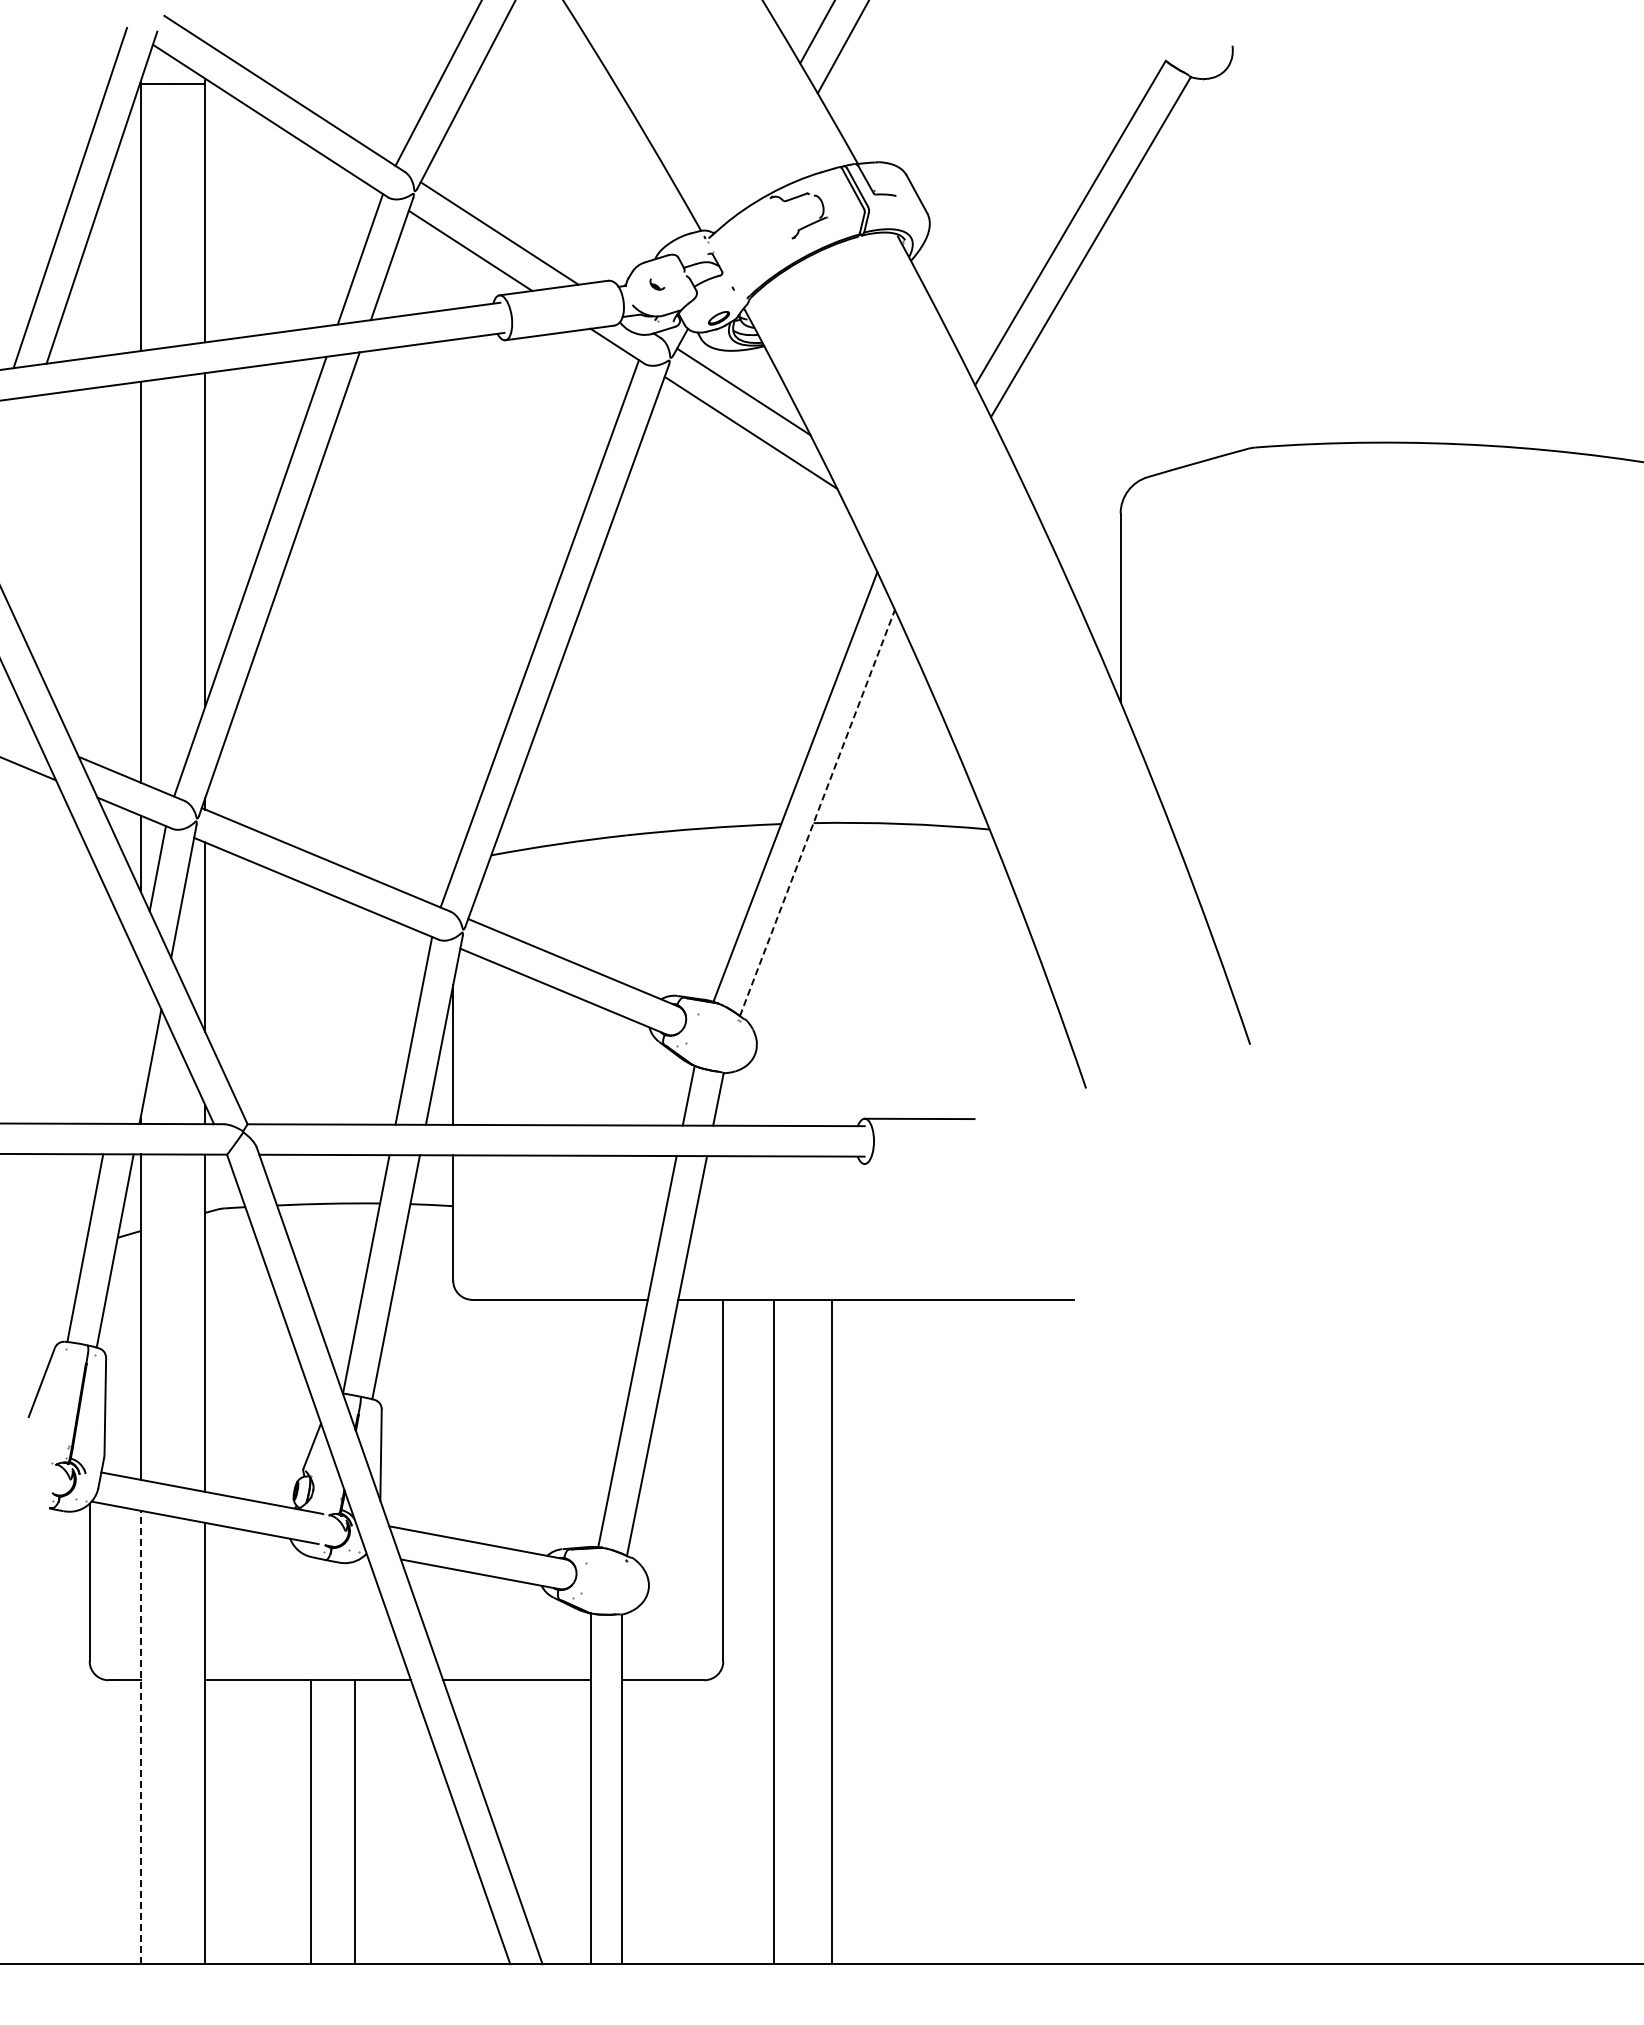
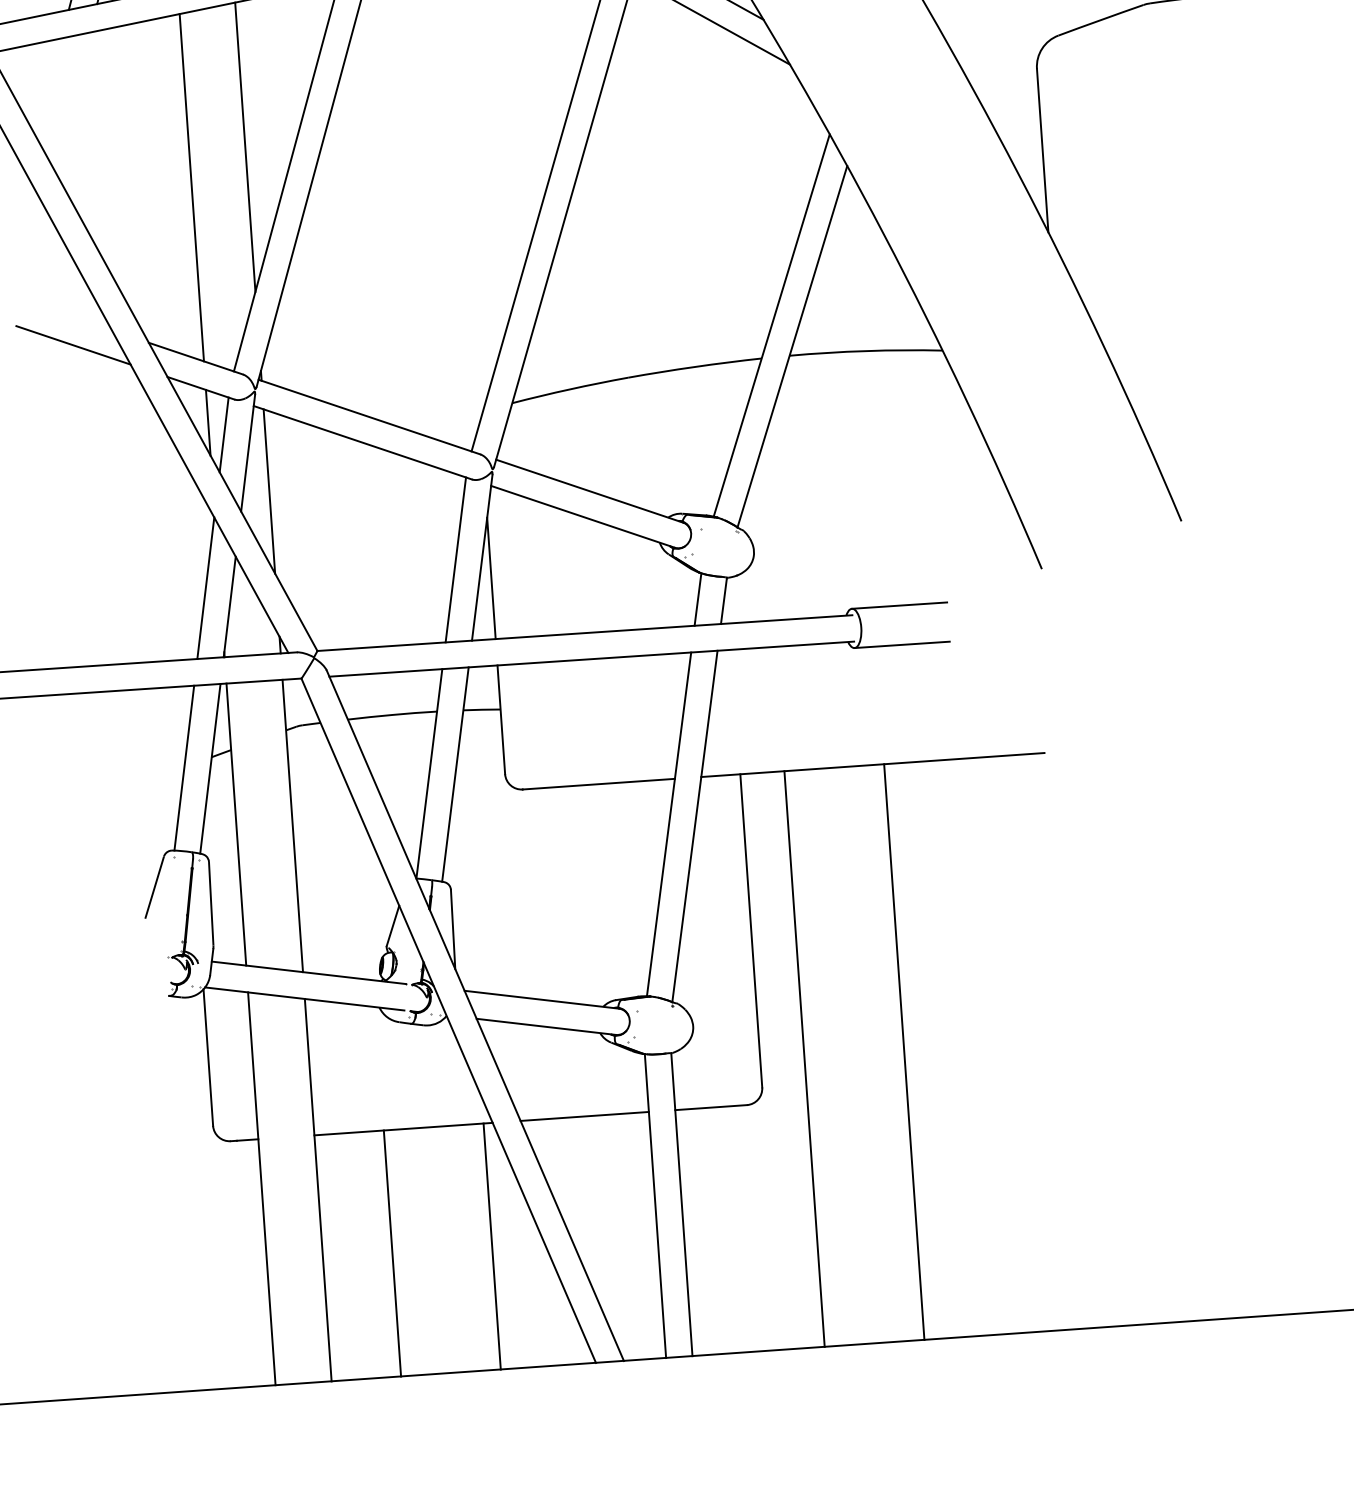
line: (817, 812) -> (792, 346), dashed -> solid
line: (124, 1042) -> (205, 587), added
line: (919, 1164) -> (902, 645), added
line: (832, 1631) -> (904, 1051), moved
line: (140, 1737) -> (261, 1188), dashed -> solid
line: (311, 1822) -> (492, 1246), moved
line: (355, 1822) -> (392, 1253), moved

